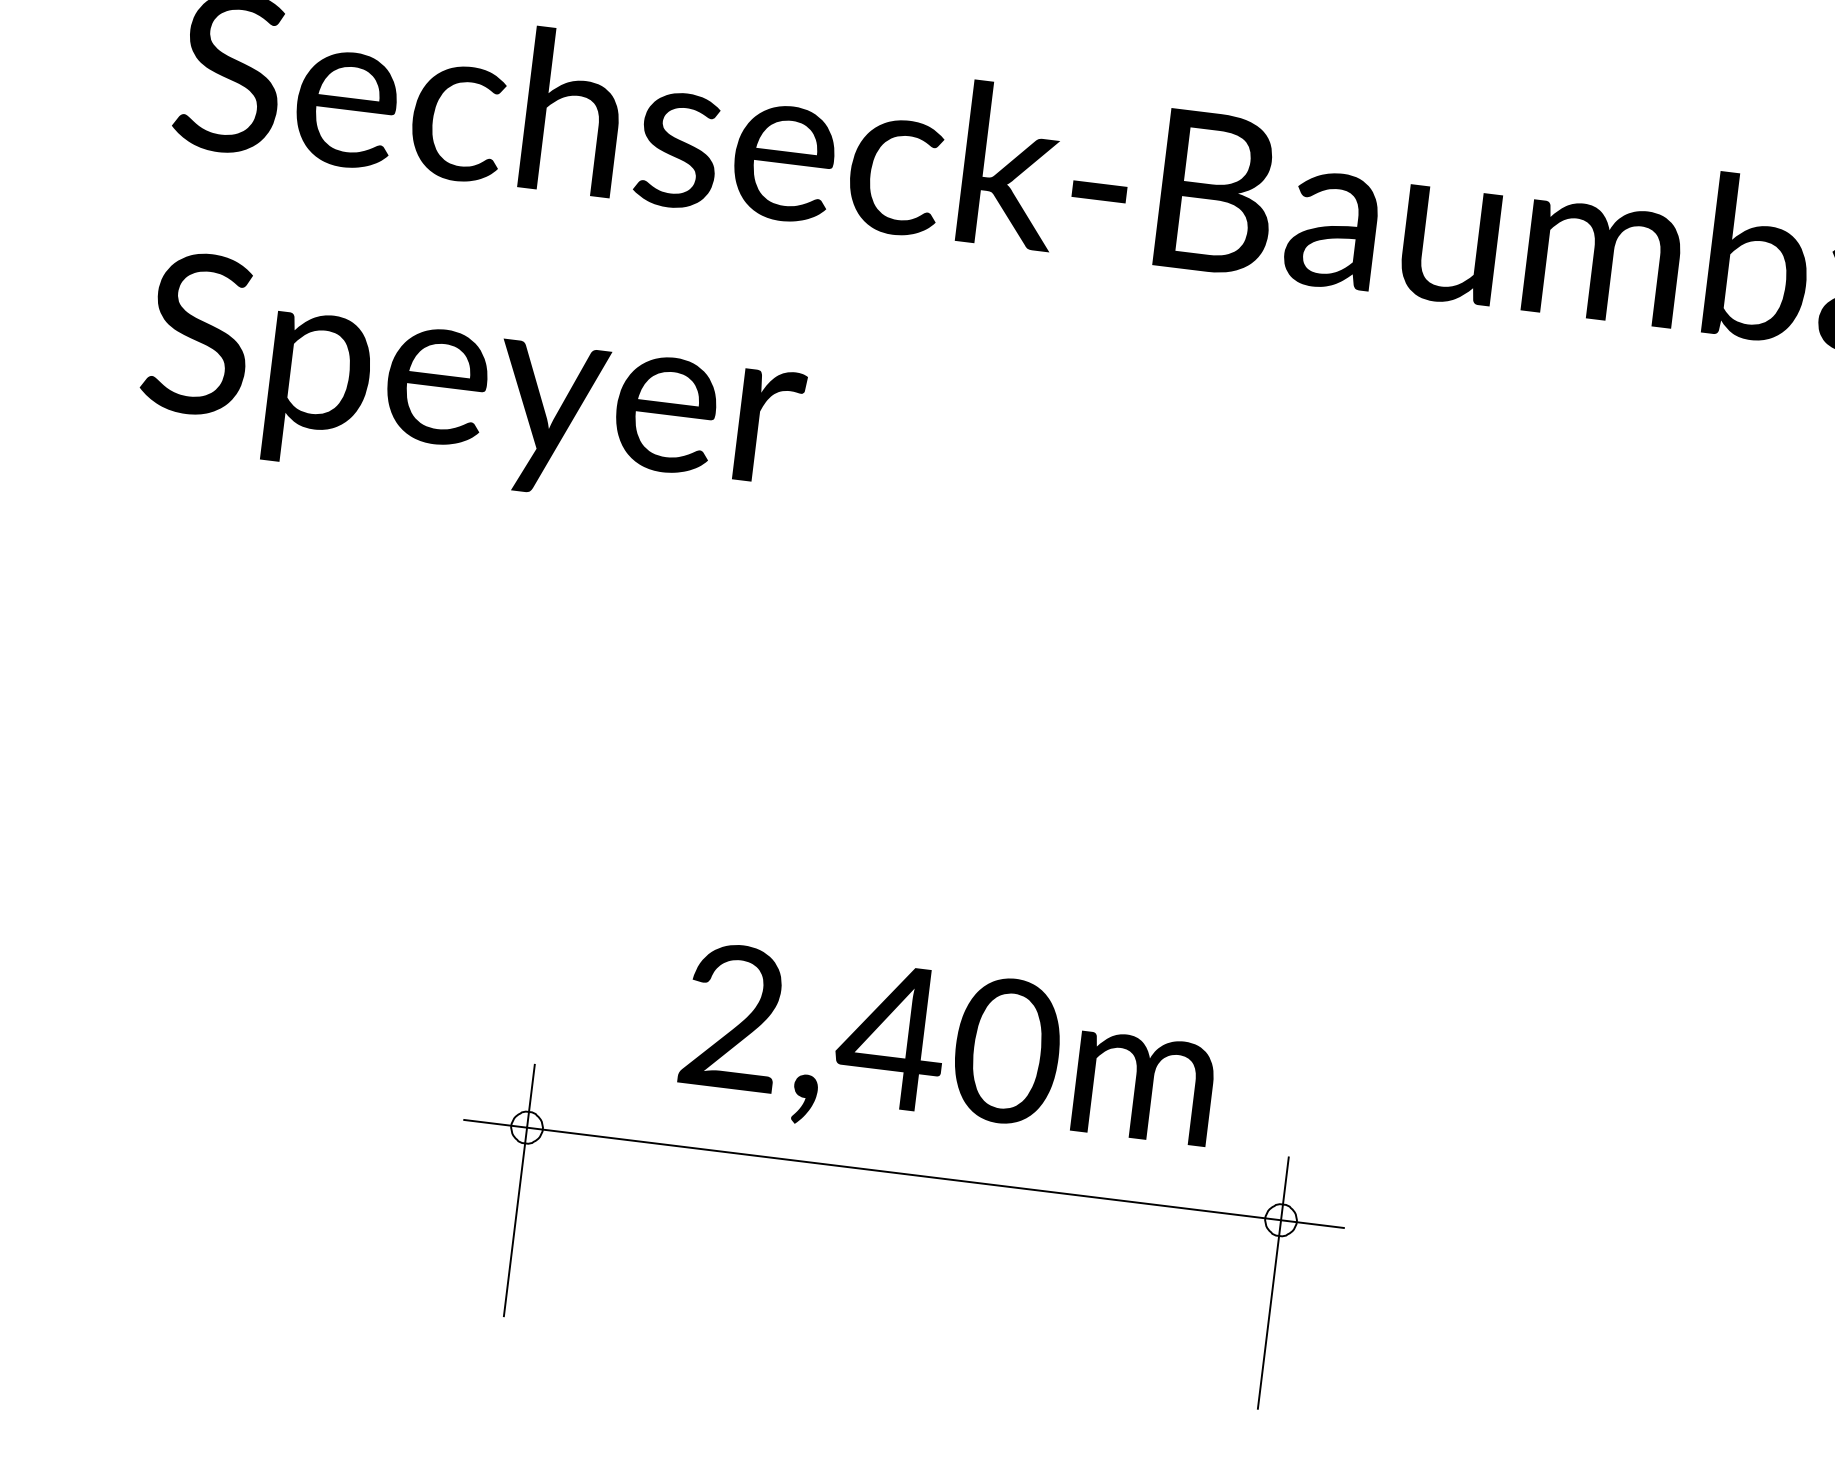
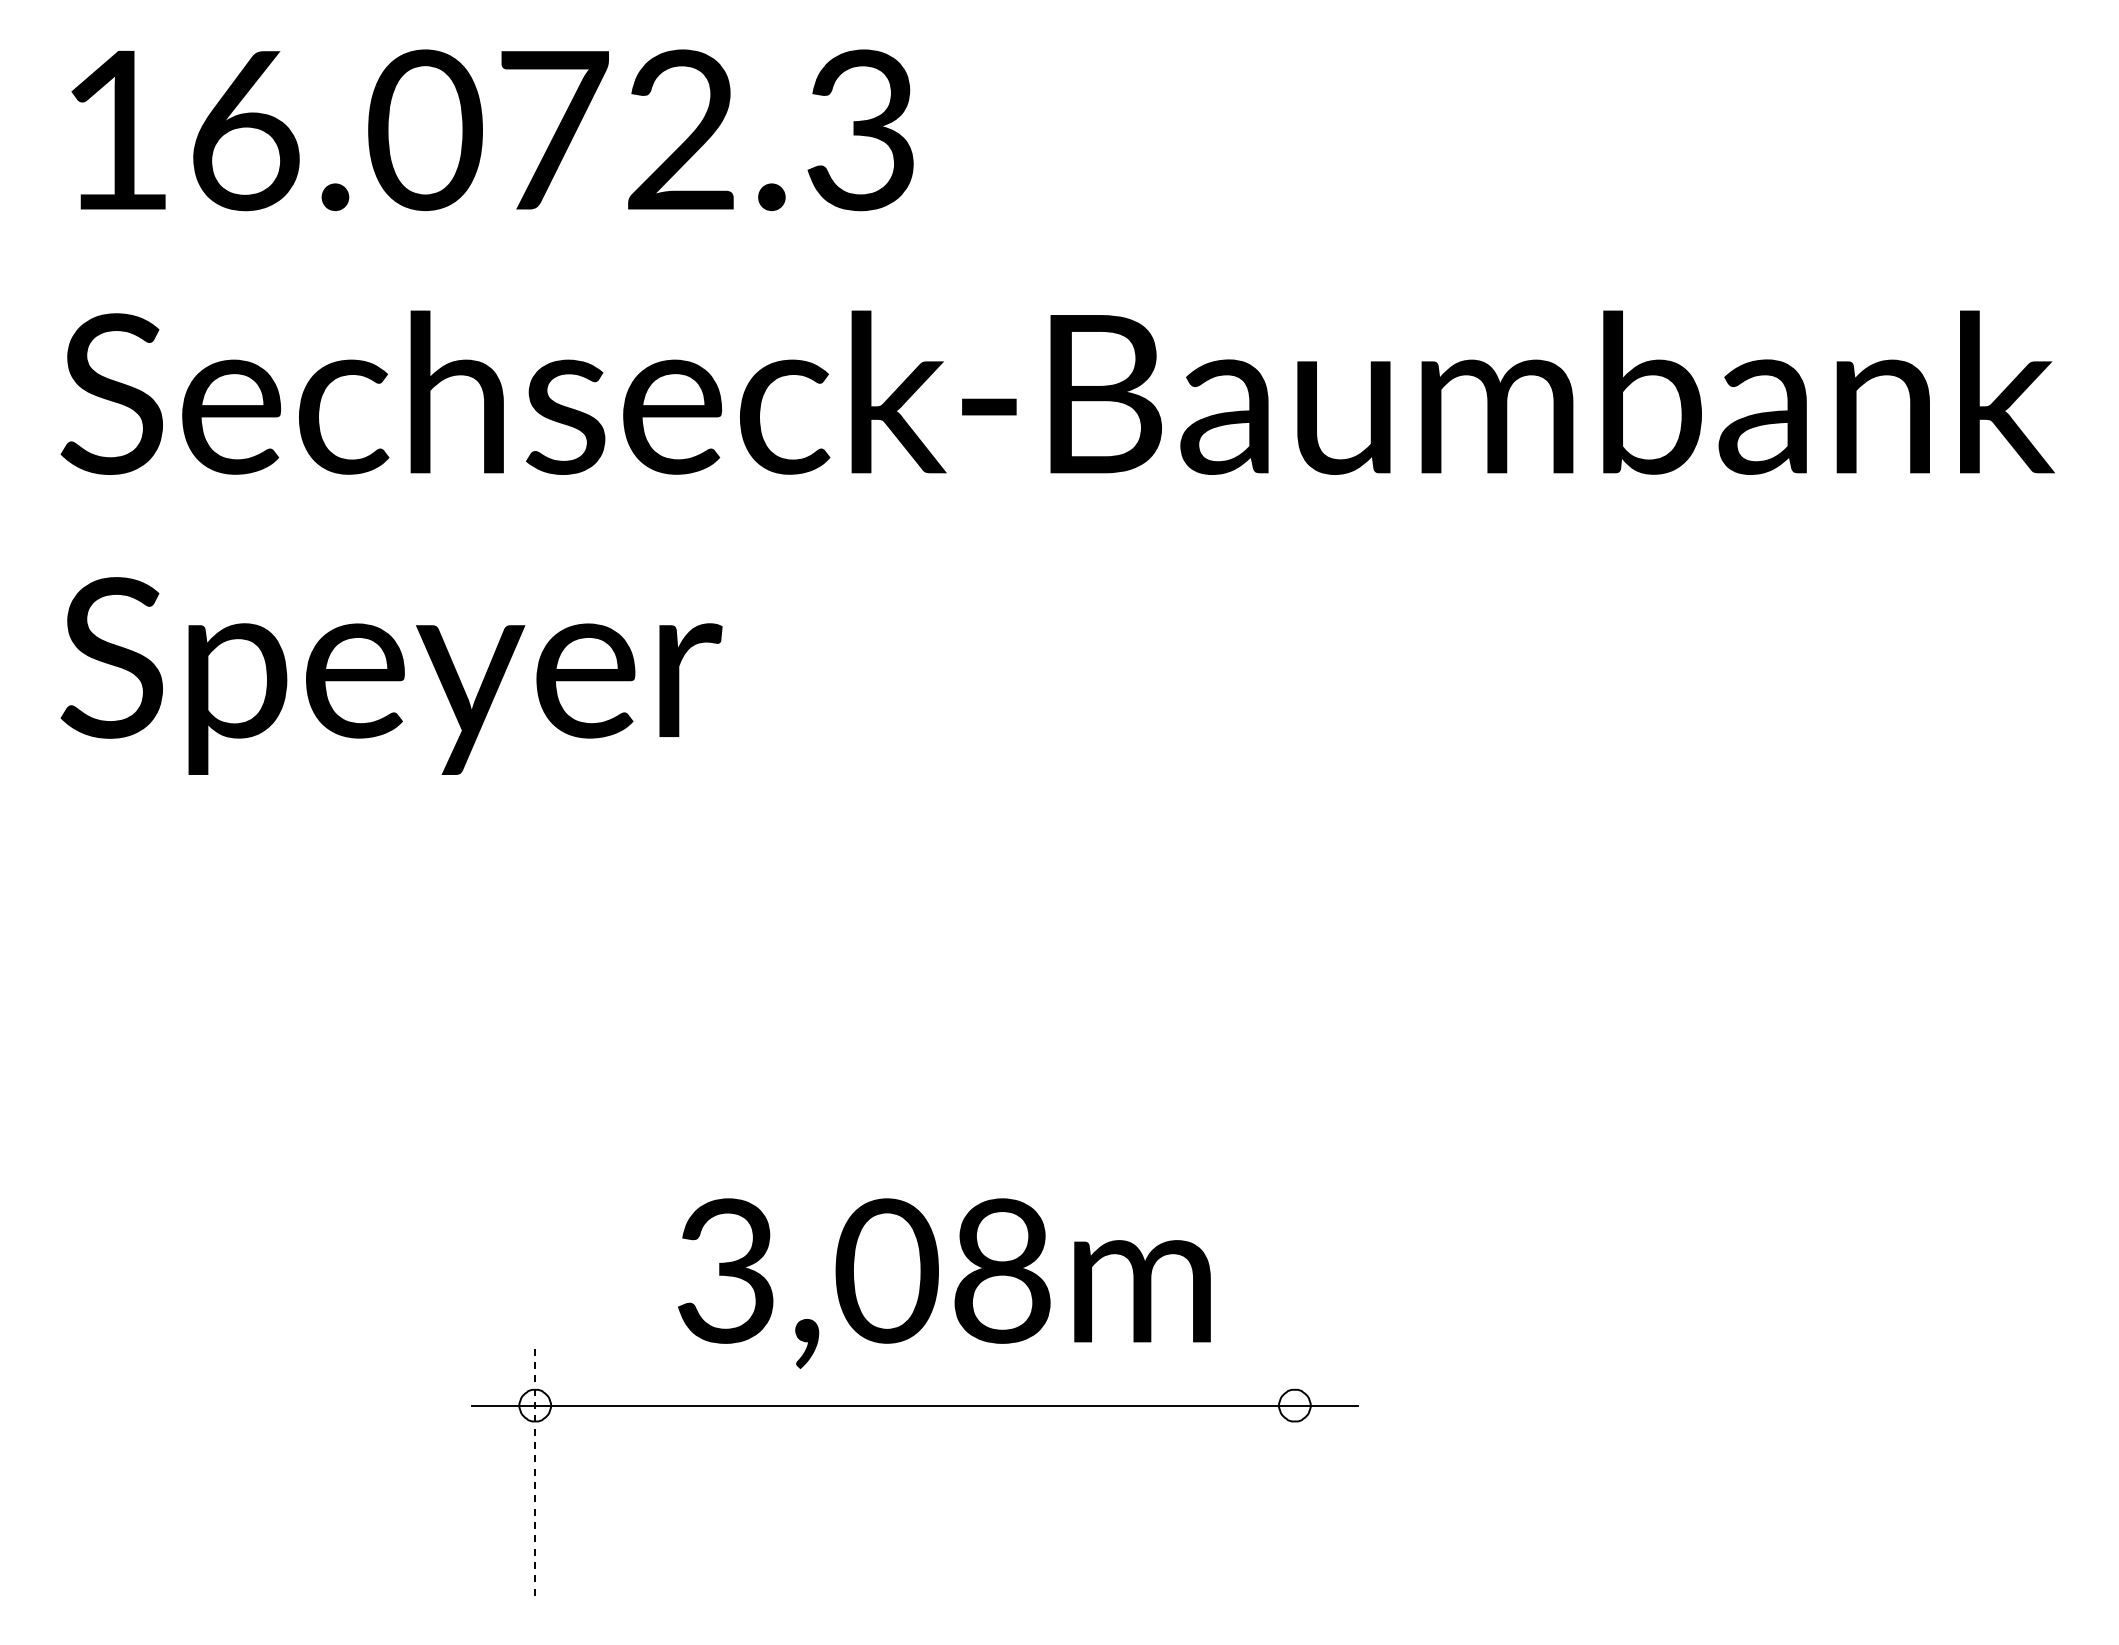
text: (872, 1033) -> (866, 1270), 2,40m -> 3,08m
line: (519, 1190) -> (535, 1468), solid -> dashed
line: (1273, 1282) -> (1294, 1468), removed

